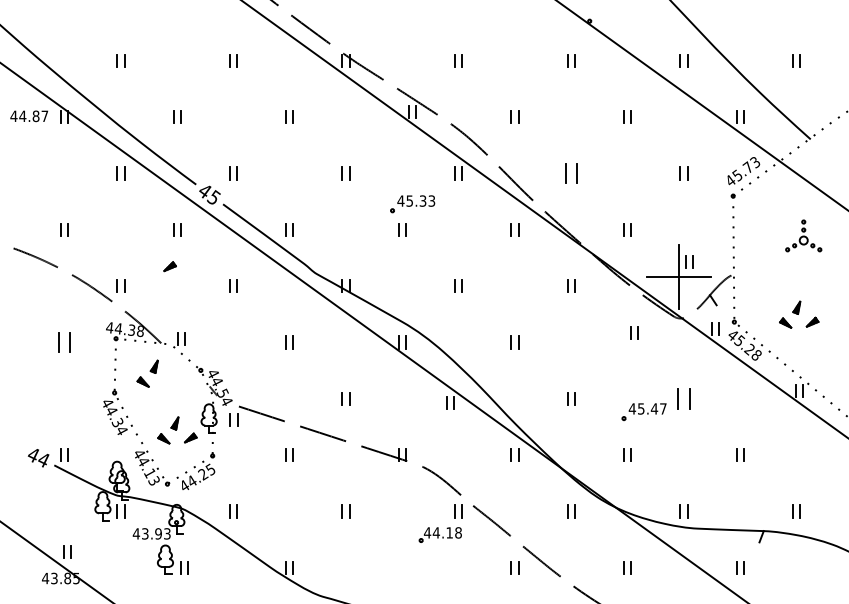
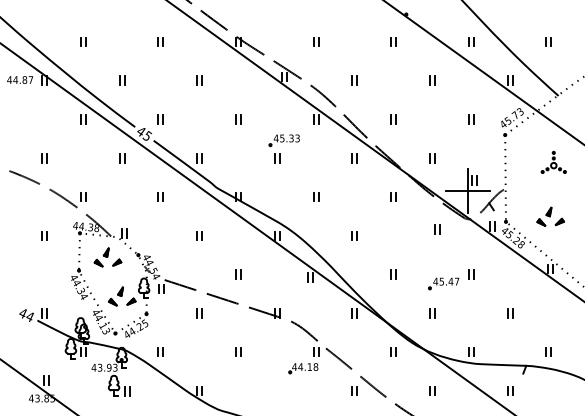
part: (571, 173) -> (393, 119), size x0.62
part: (170, 266) -> (117, 262), moved
part: (64, 341) -> (44, 235), size x0.62
part: (684, 398) -> (471, 274), size x0.62

